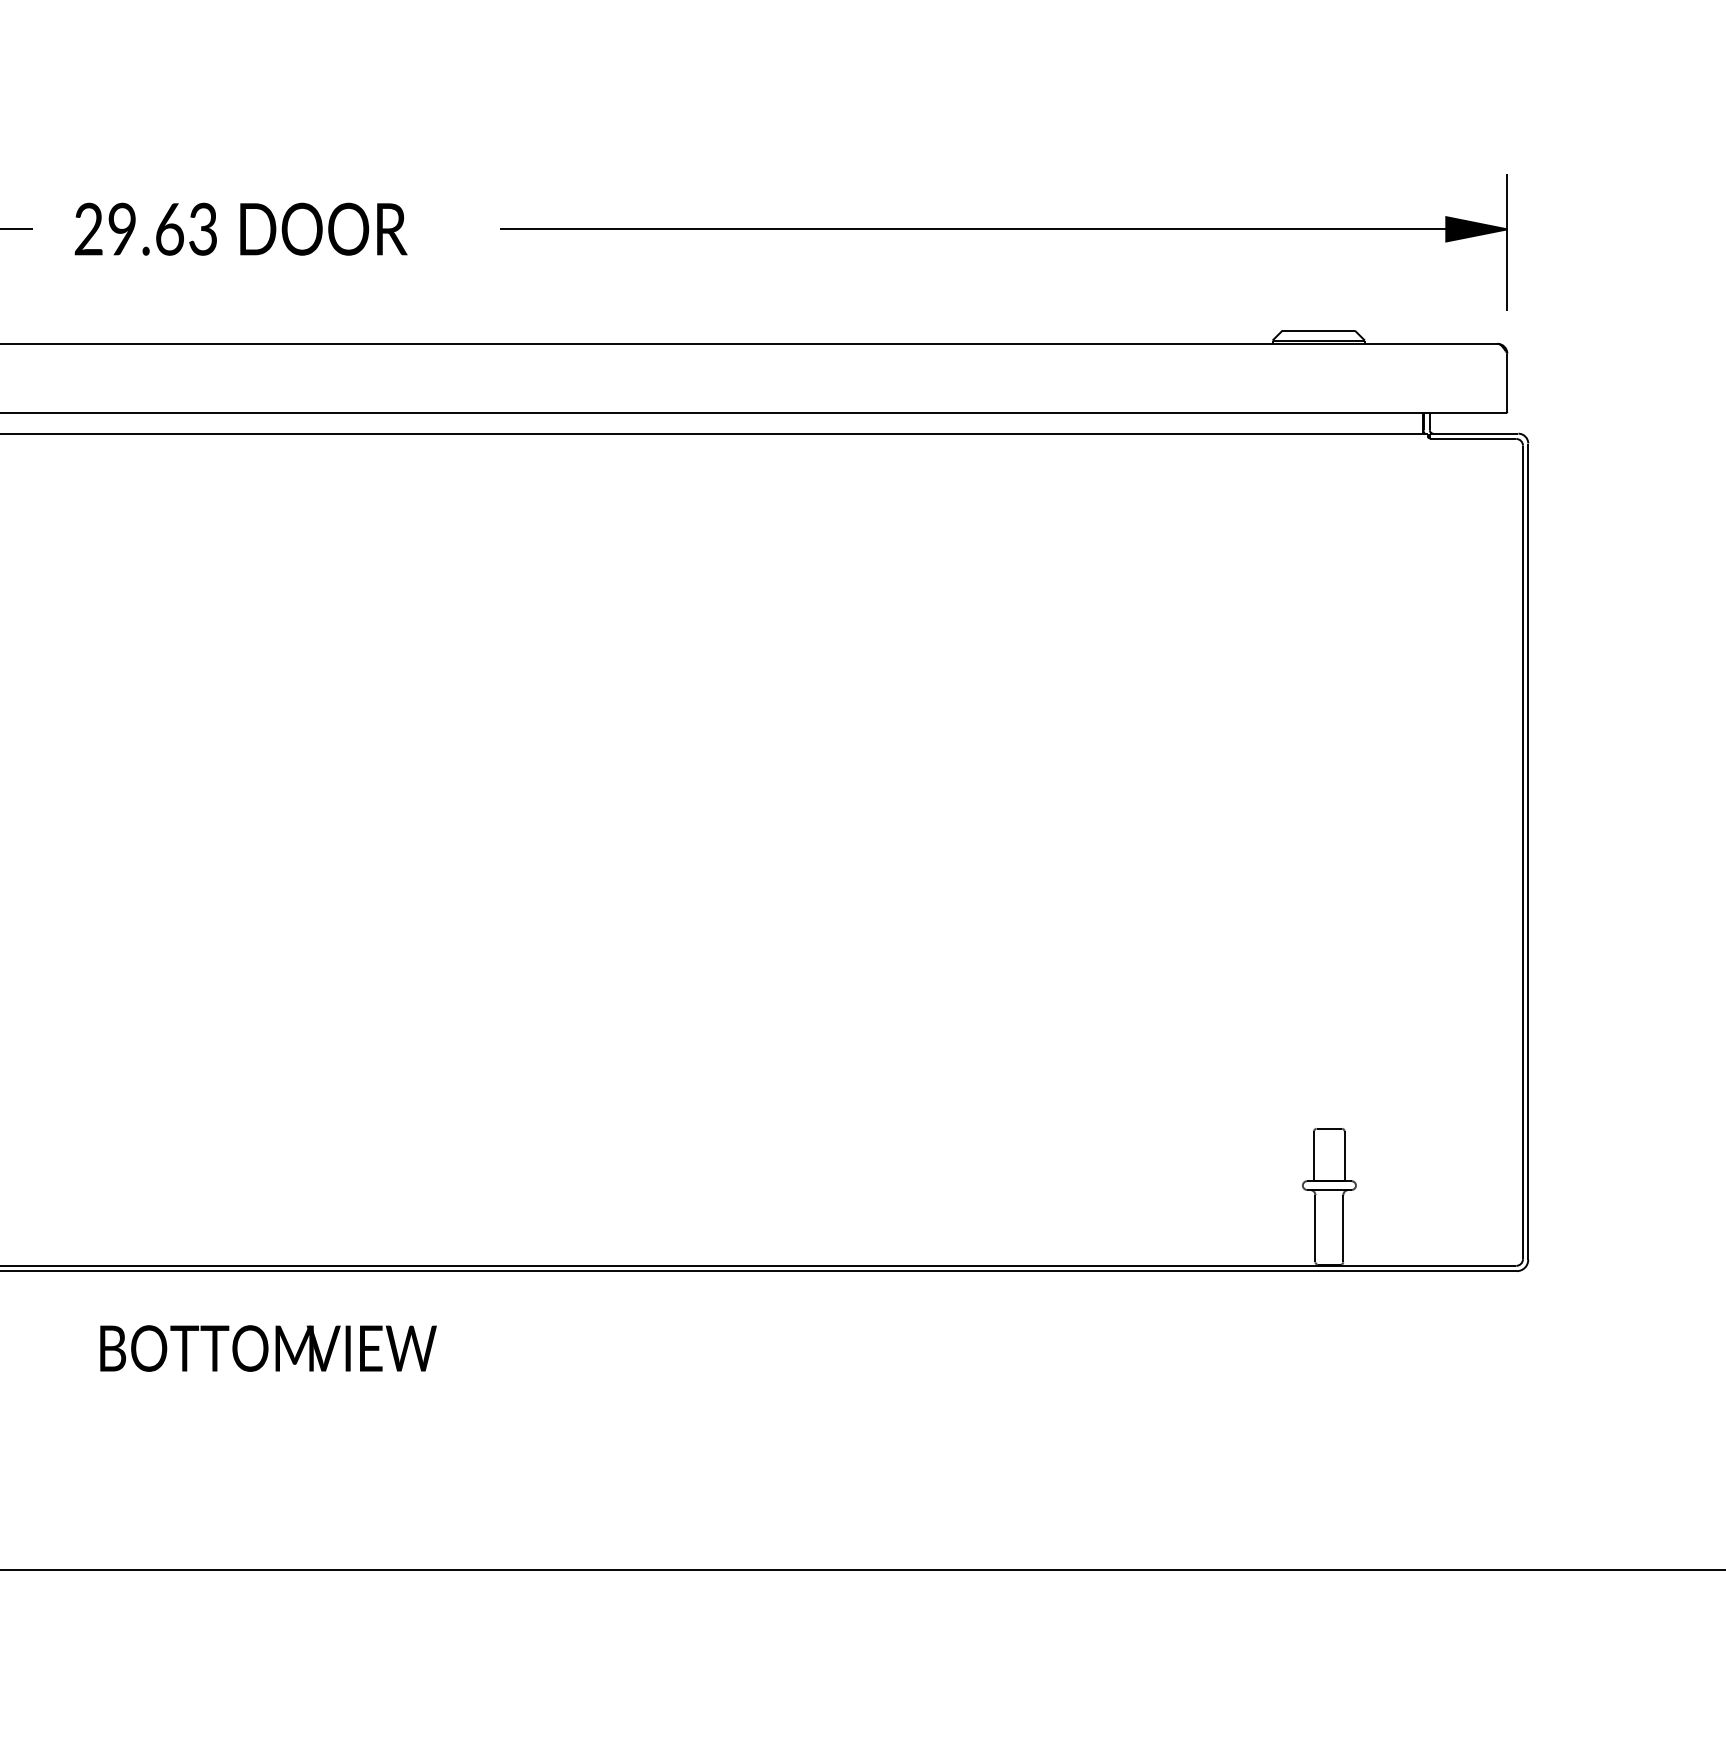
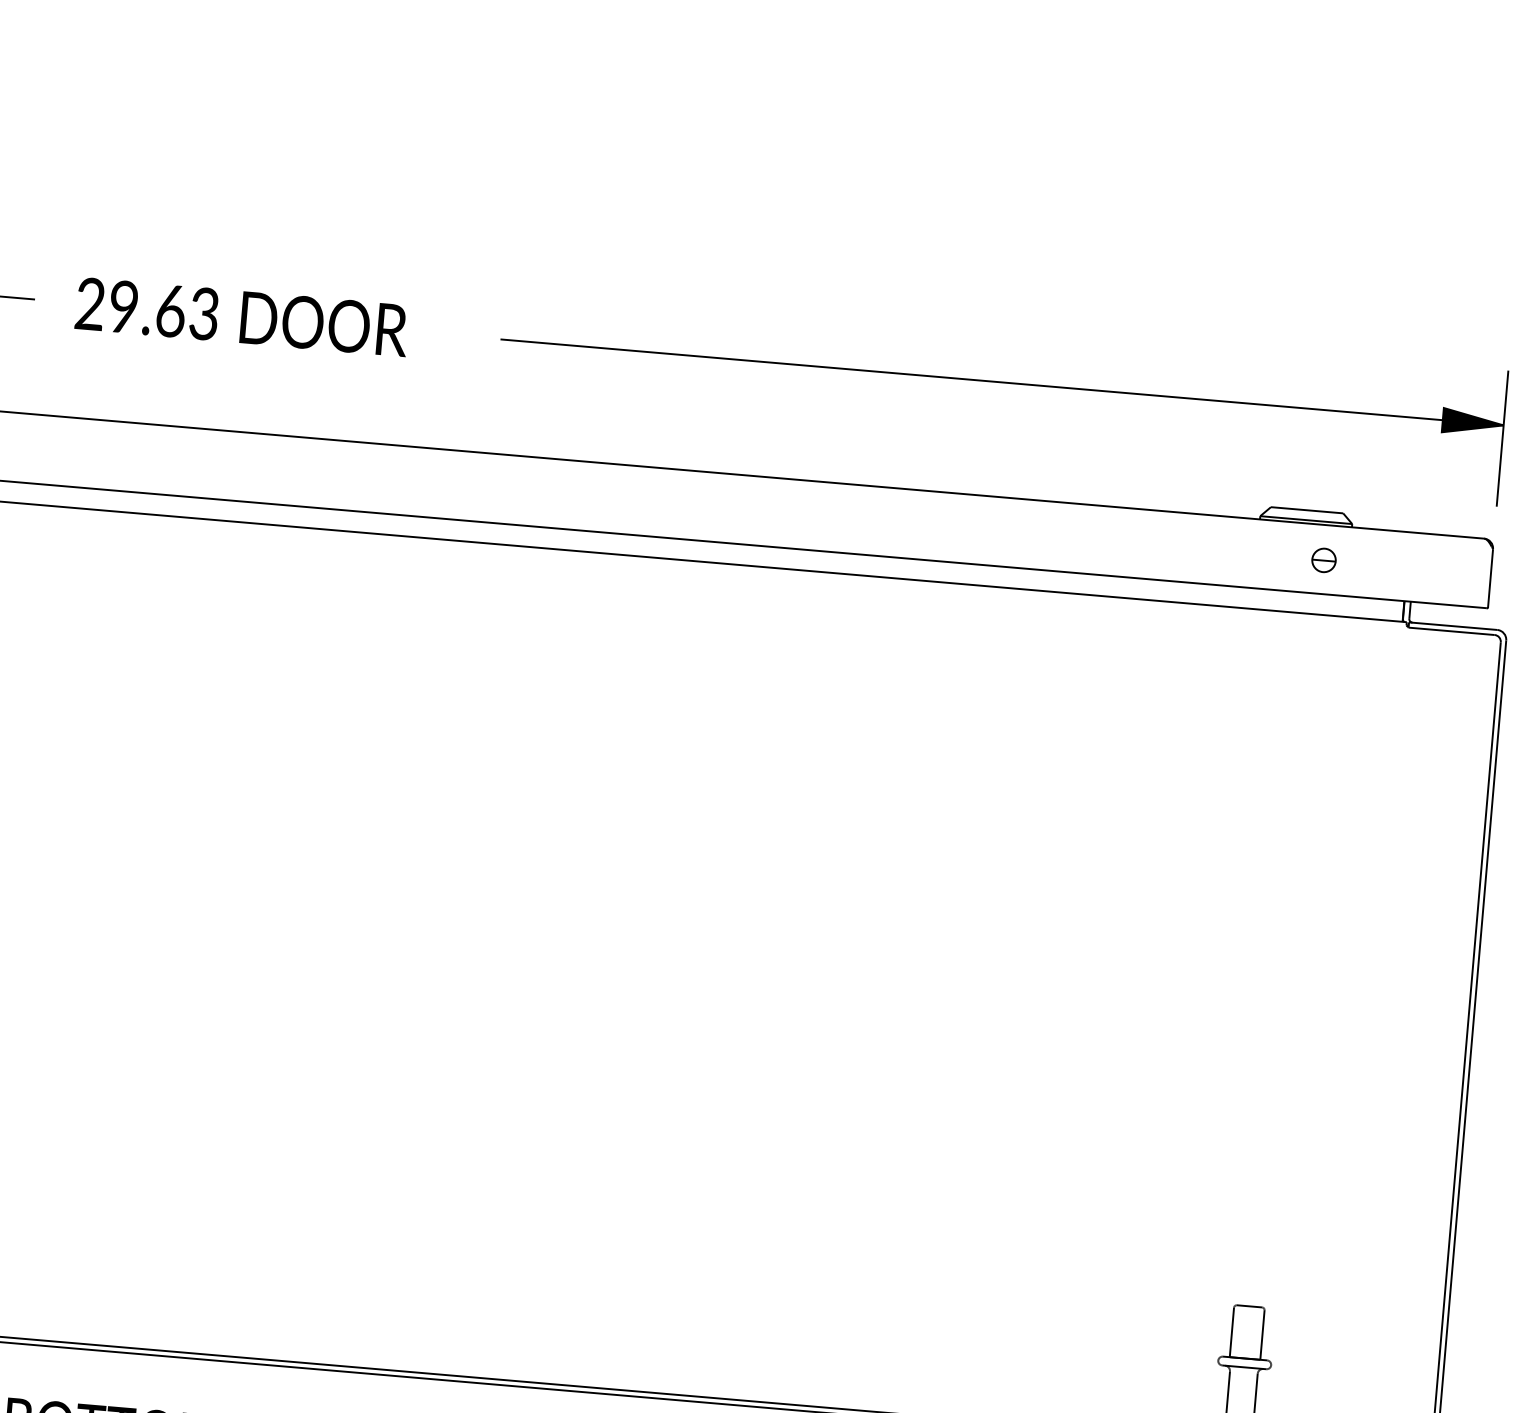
part: (1339, 378) -> (1323, 559), added

